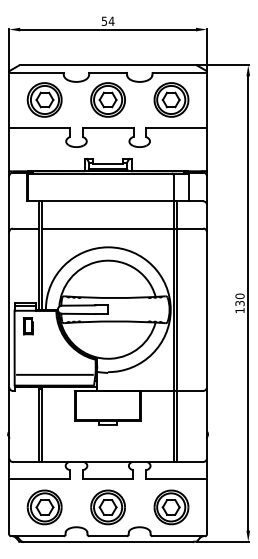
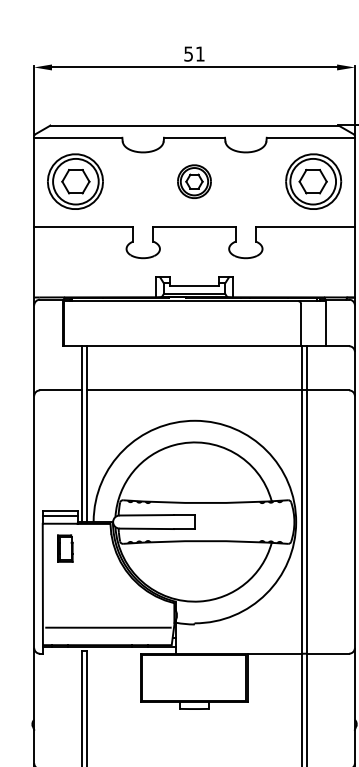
text: (111, 20) -> (200, 52), 54 -> 51
part: (44, 99) -> (75, 180), moved
part: (107, 99) -> (193, 180), size x0.6
part: (171, 99) -> (313, 180), moved

